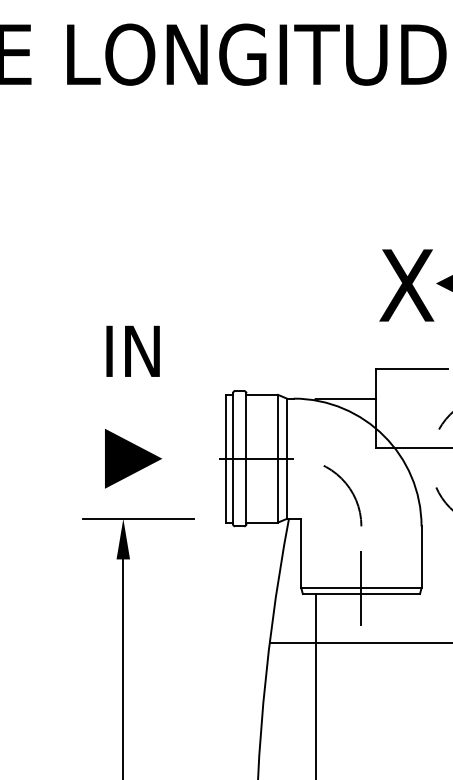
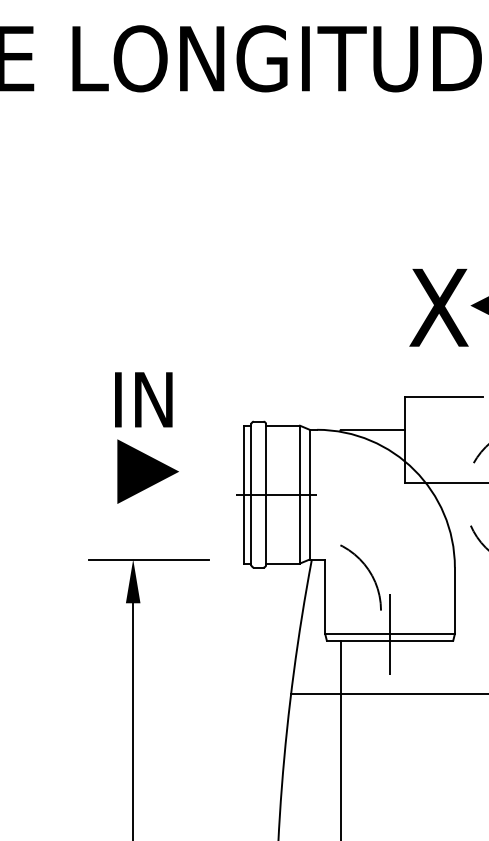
text: (132, 351) -> (143, 399), moved
line: (132, 458) -> (147, 471), moved
arc: (350, 491) -> (369, 573), moved

